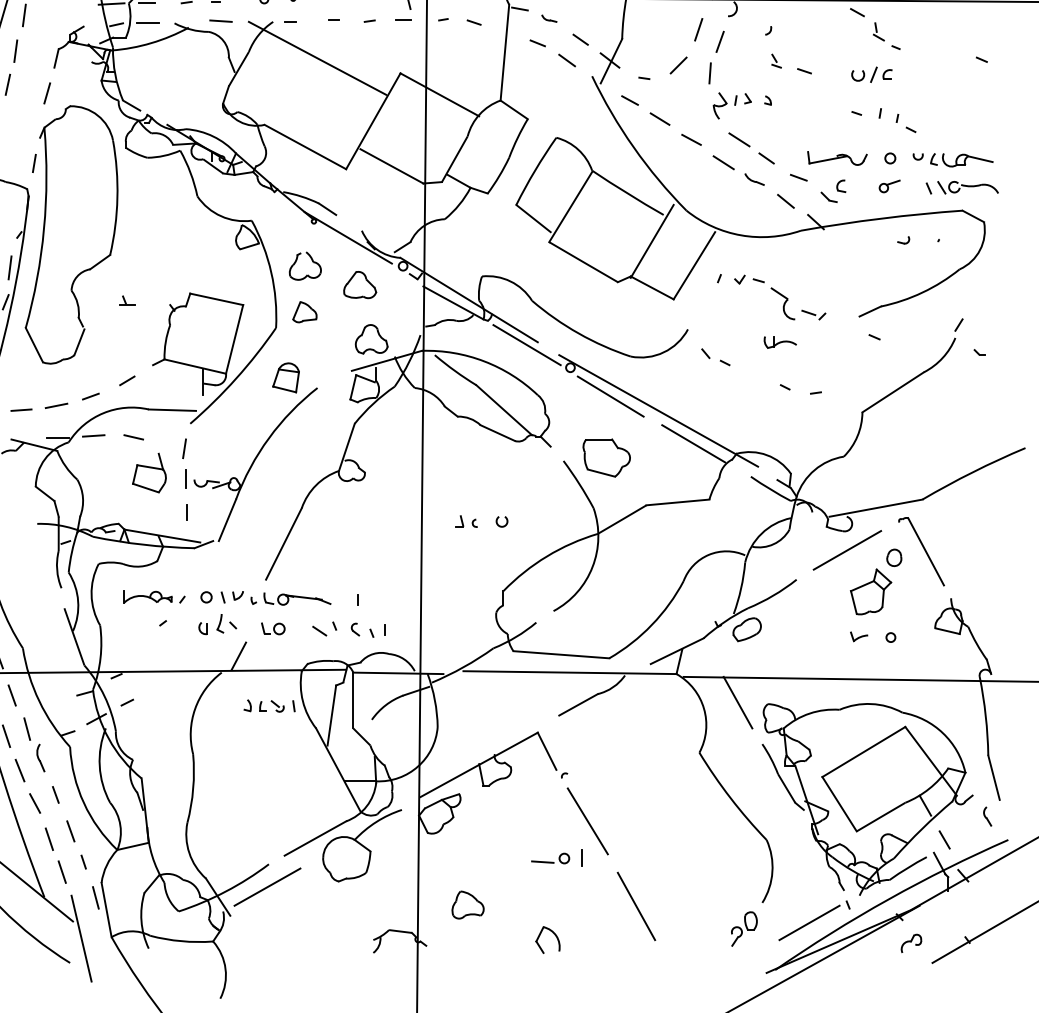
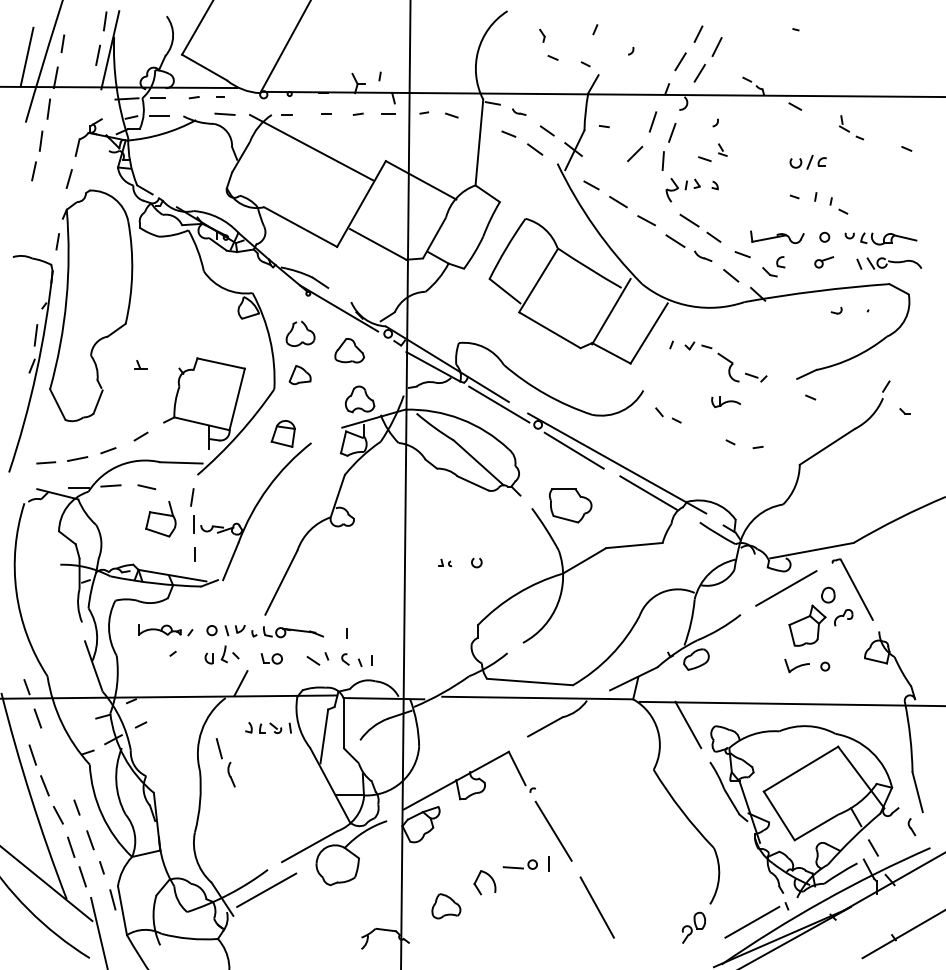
part: (886, 35) -> (851, 127), moved
line: (804, 70) -> (704, 158), moved
line: (643, 78) -> (603, 126), moved
part: (465, 521) -> (444, 562), size x0.7
part: (858, 636) -> (796, 665), size x1.6
part: (34, 744) -> (225, 762), moved
part: (540, 935) -> (478, 878), moved
part: (911, 943) -> (843, 617), moved

